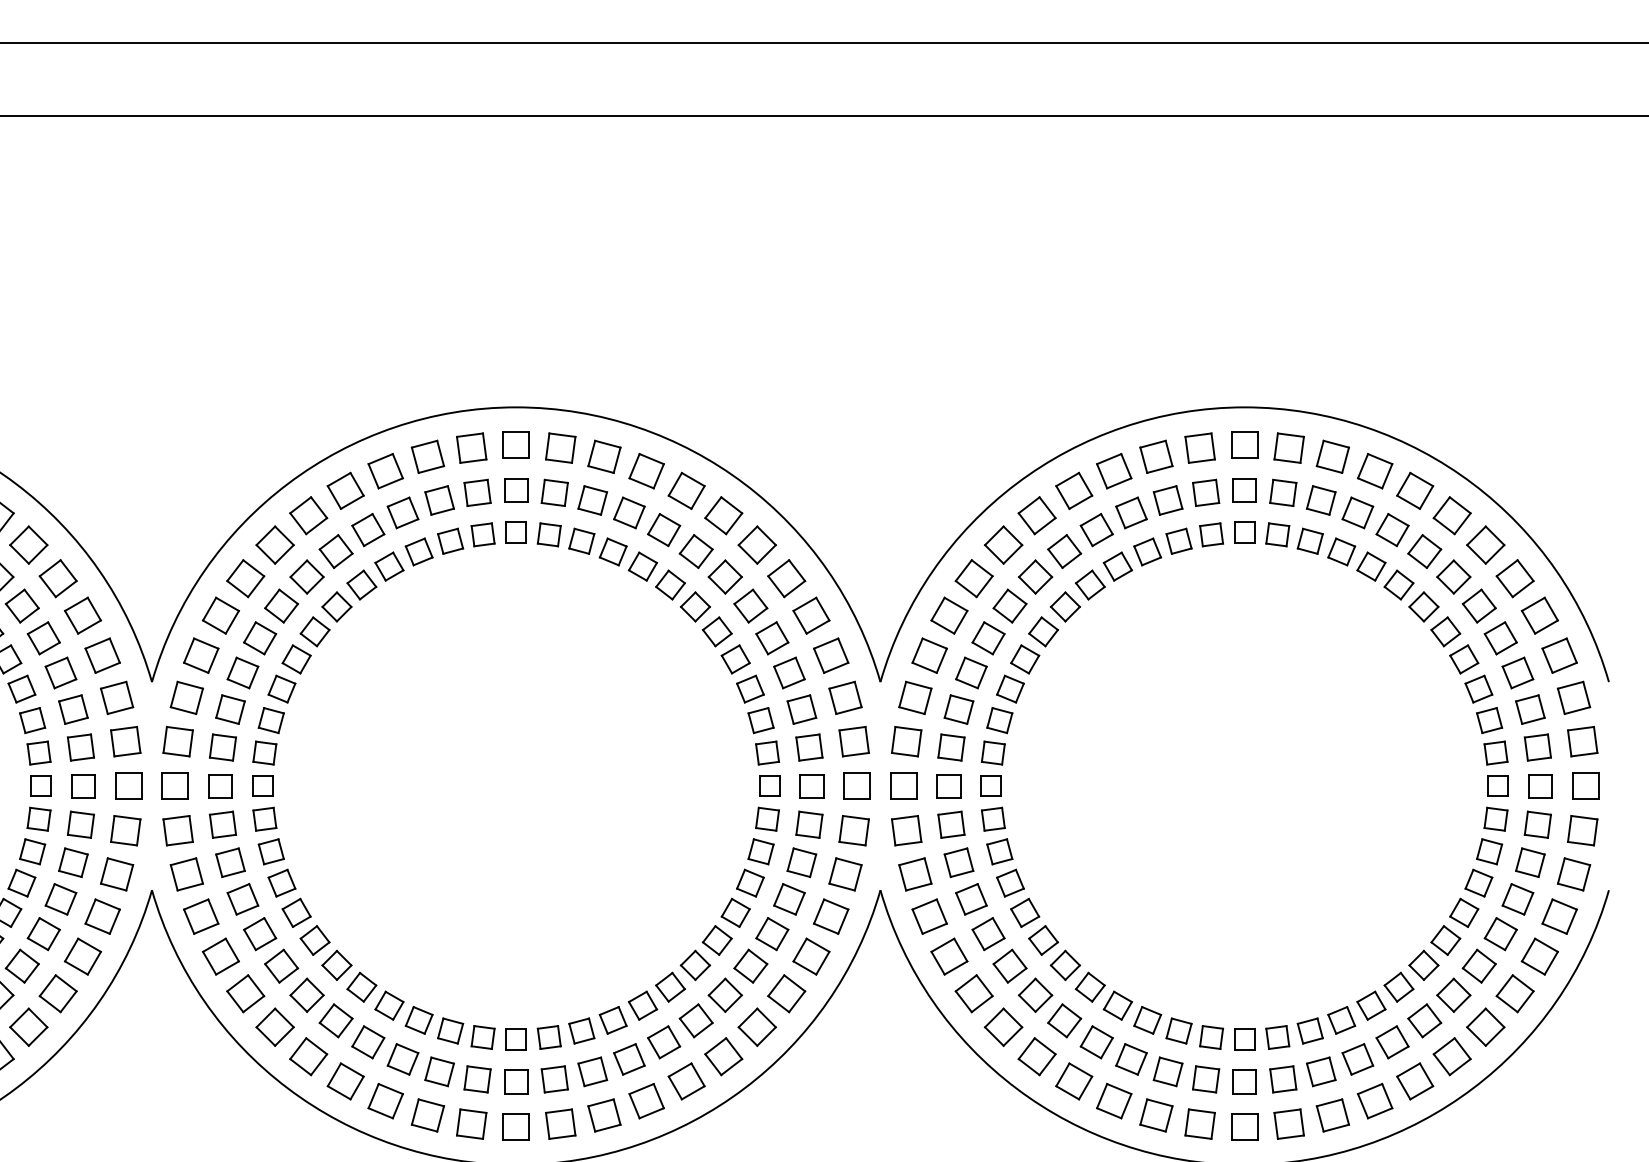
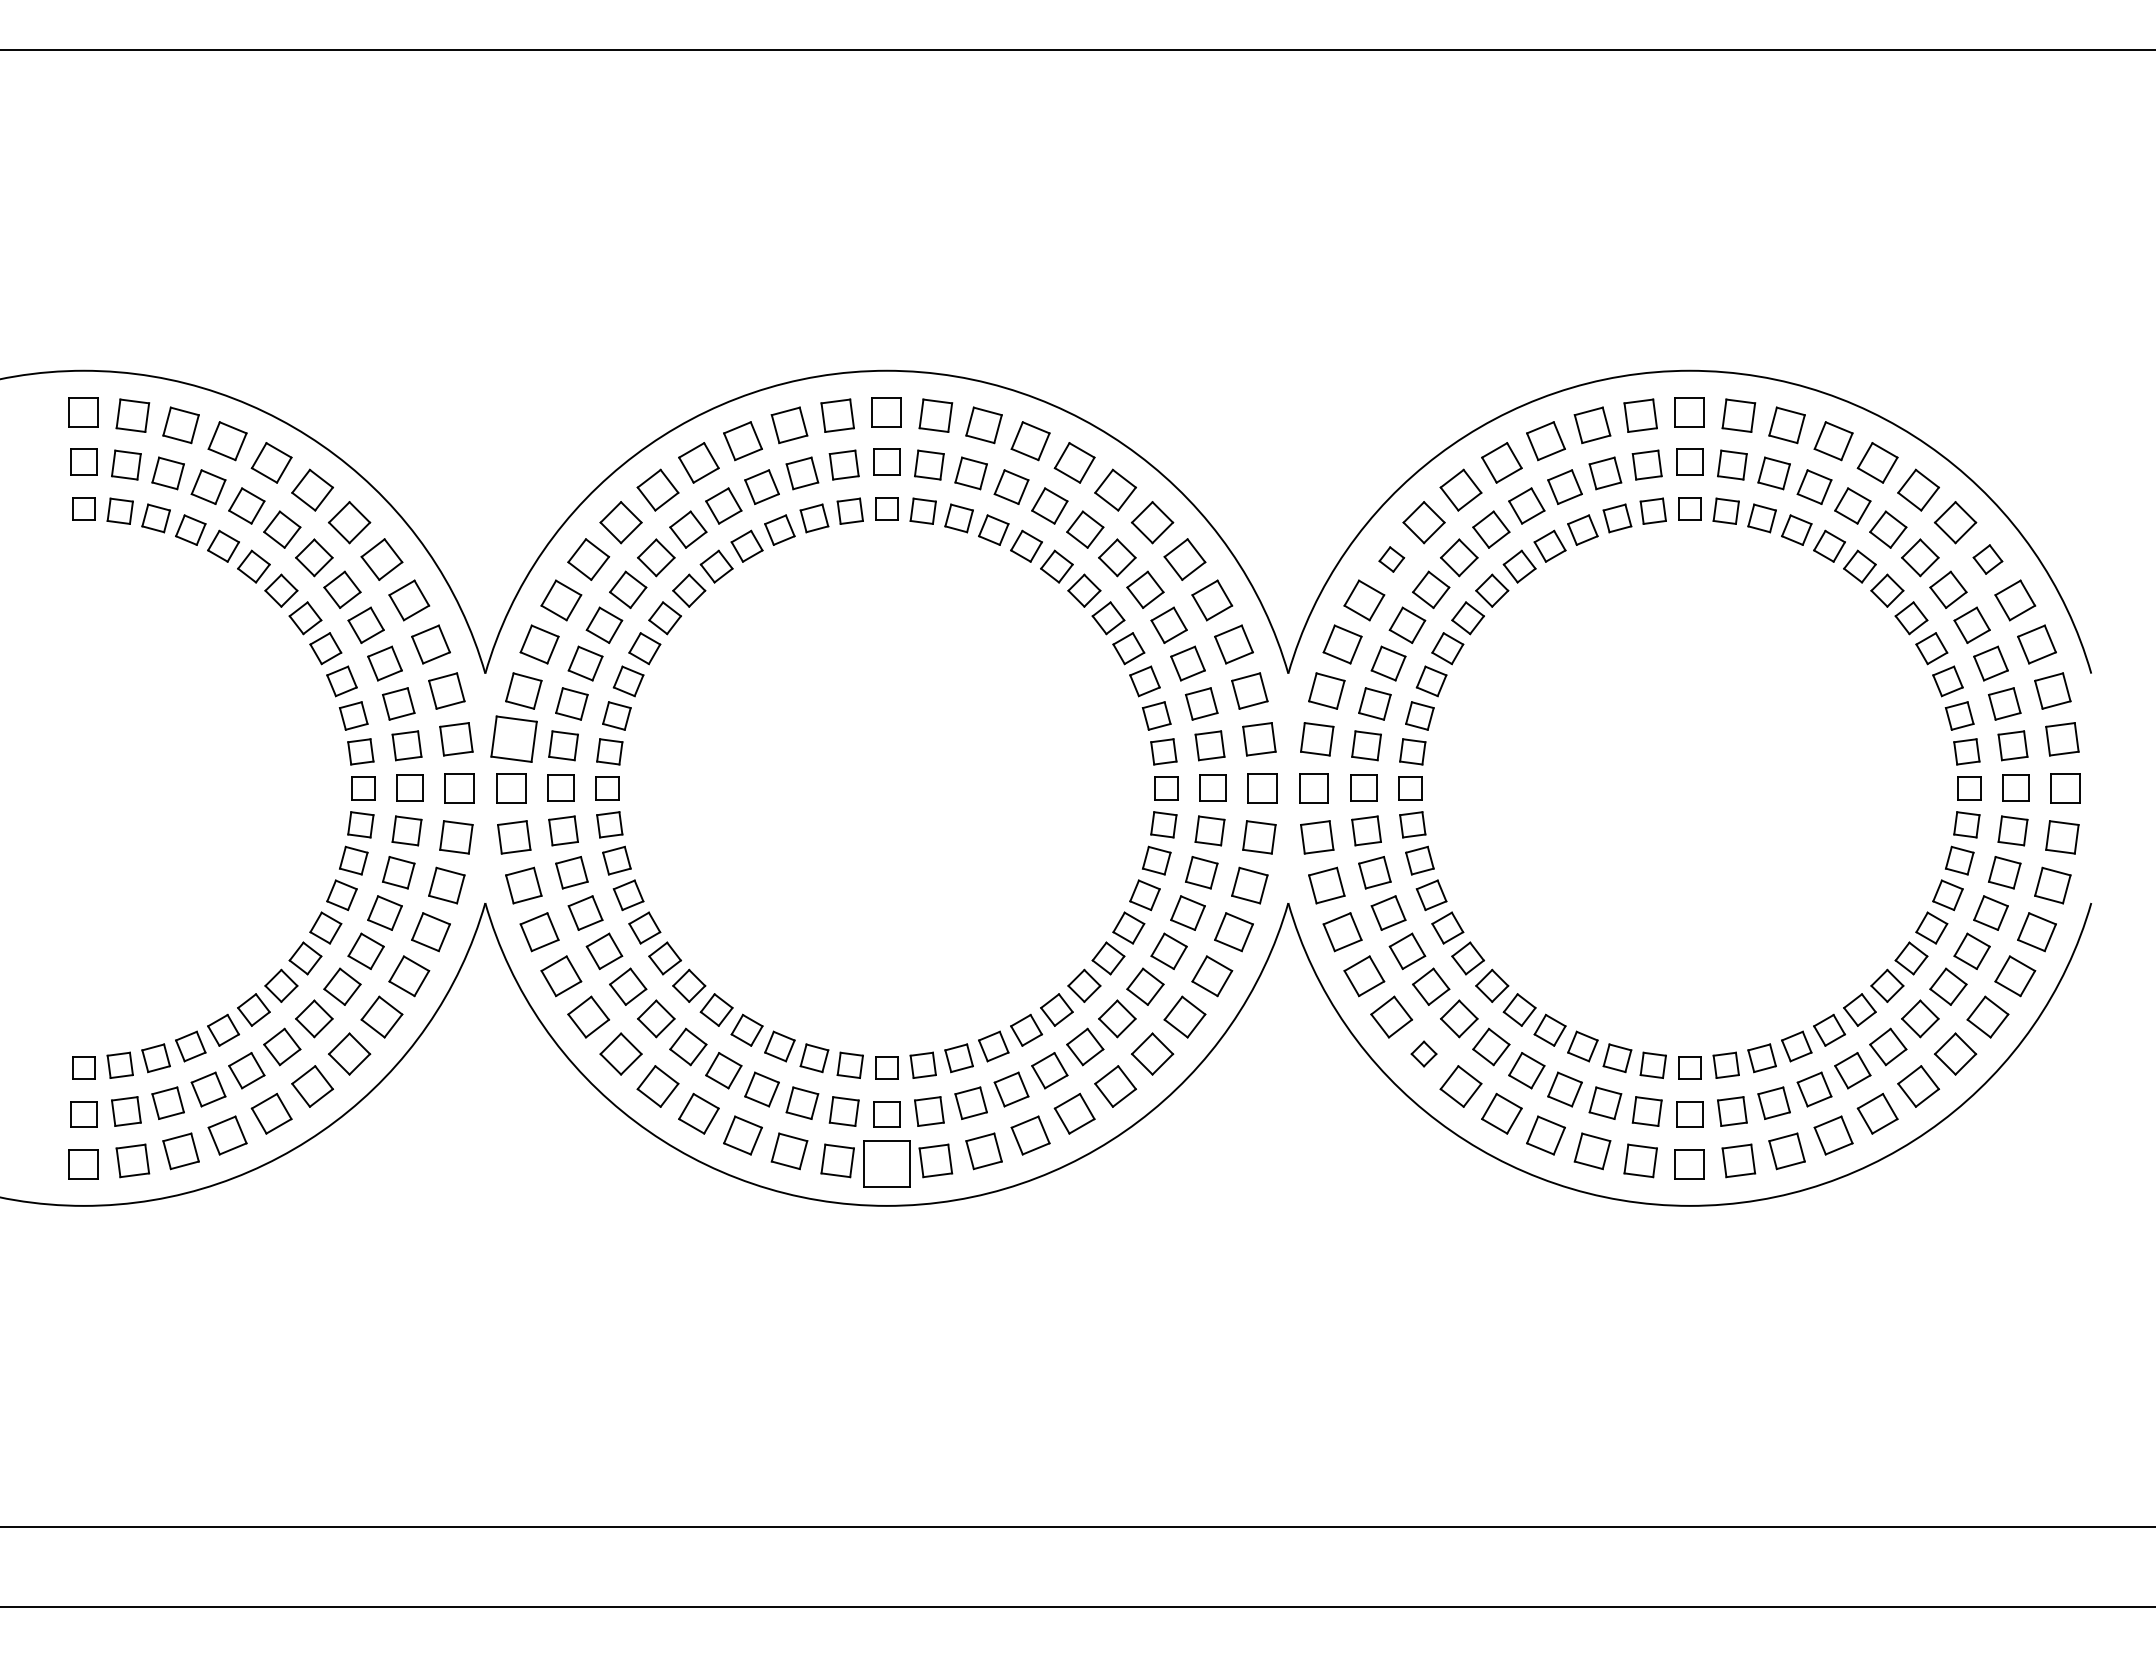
part: (974, 578) -> (1391, 559), size x0.6
part: (1514, 578) -> (1987, 559), size x0.7
part: (178, 741) -> (514, 739), size x1.4
part: (1003, 1026) -> (1423, 1053), size x0.6
part: (515, 1127) -> (886, 1164), size x1.6

